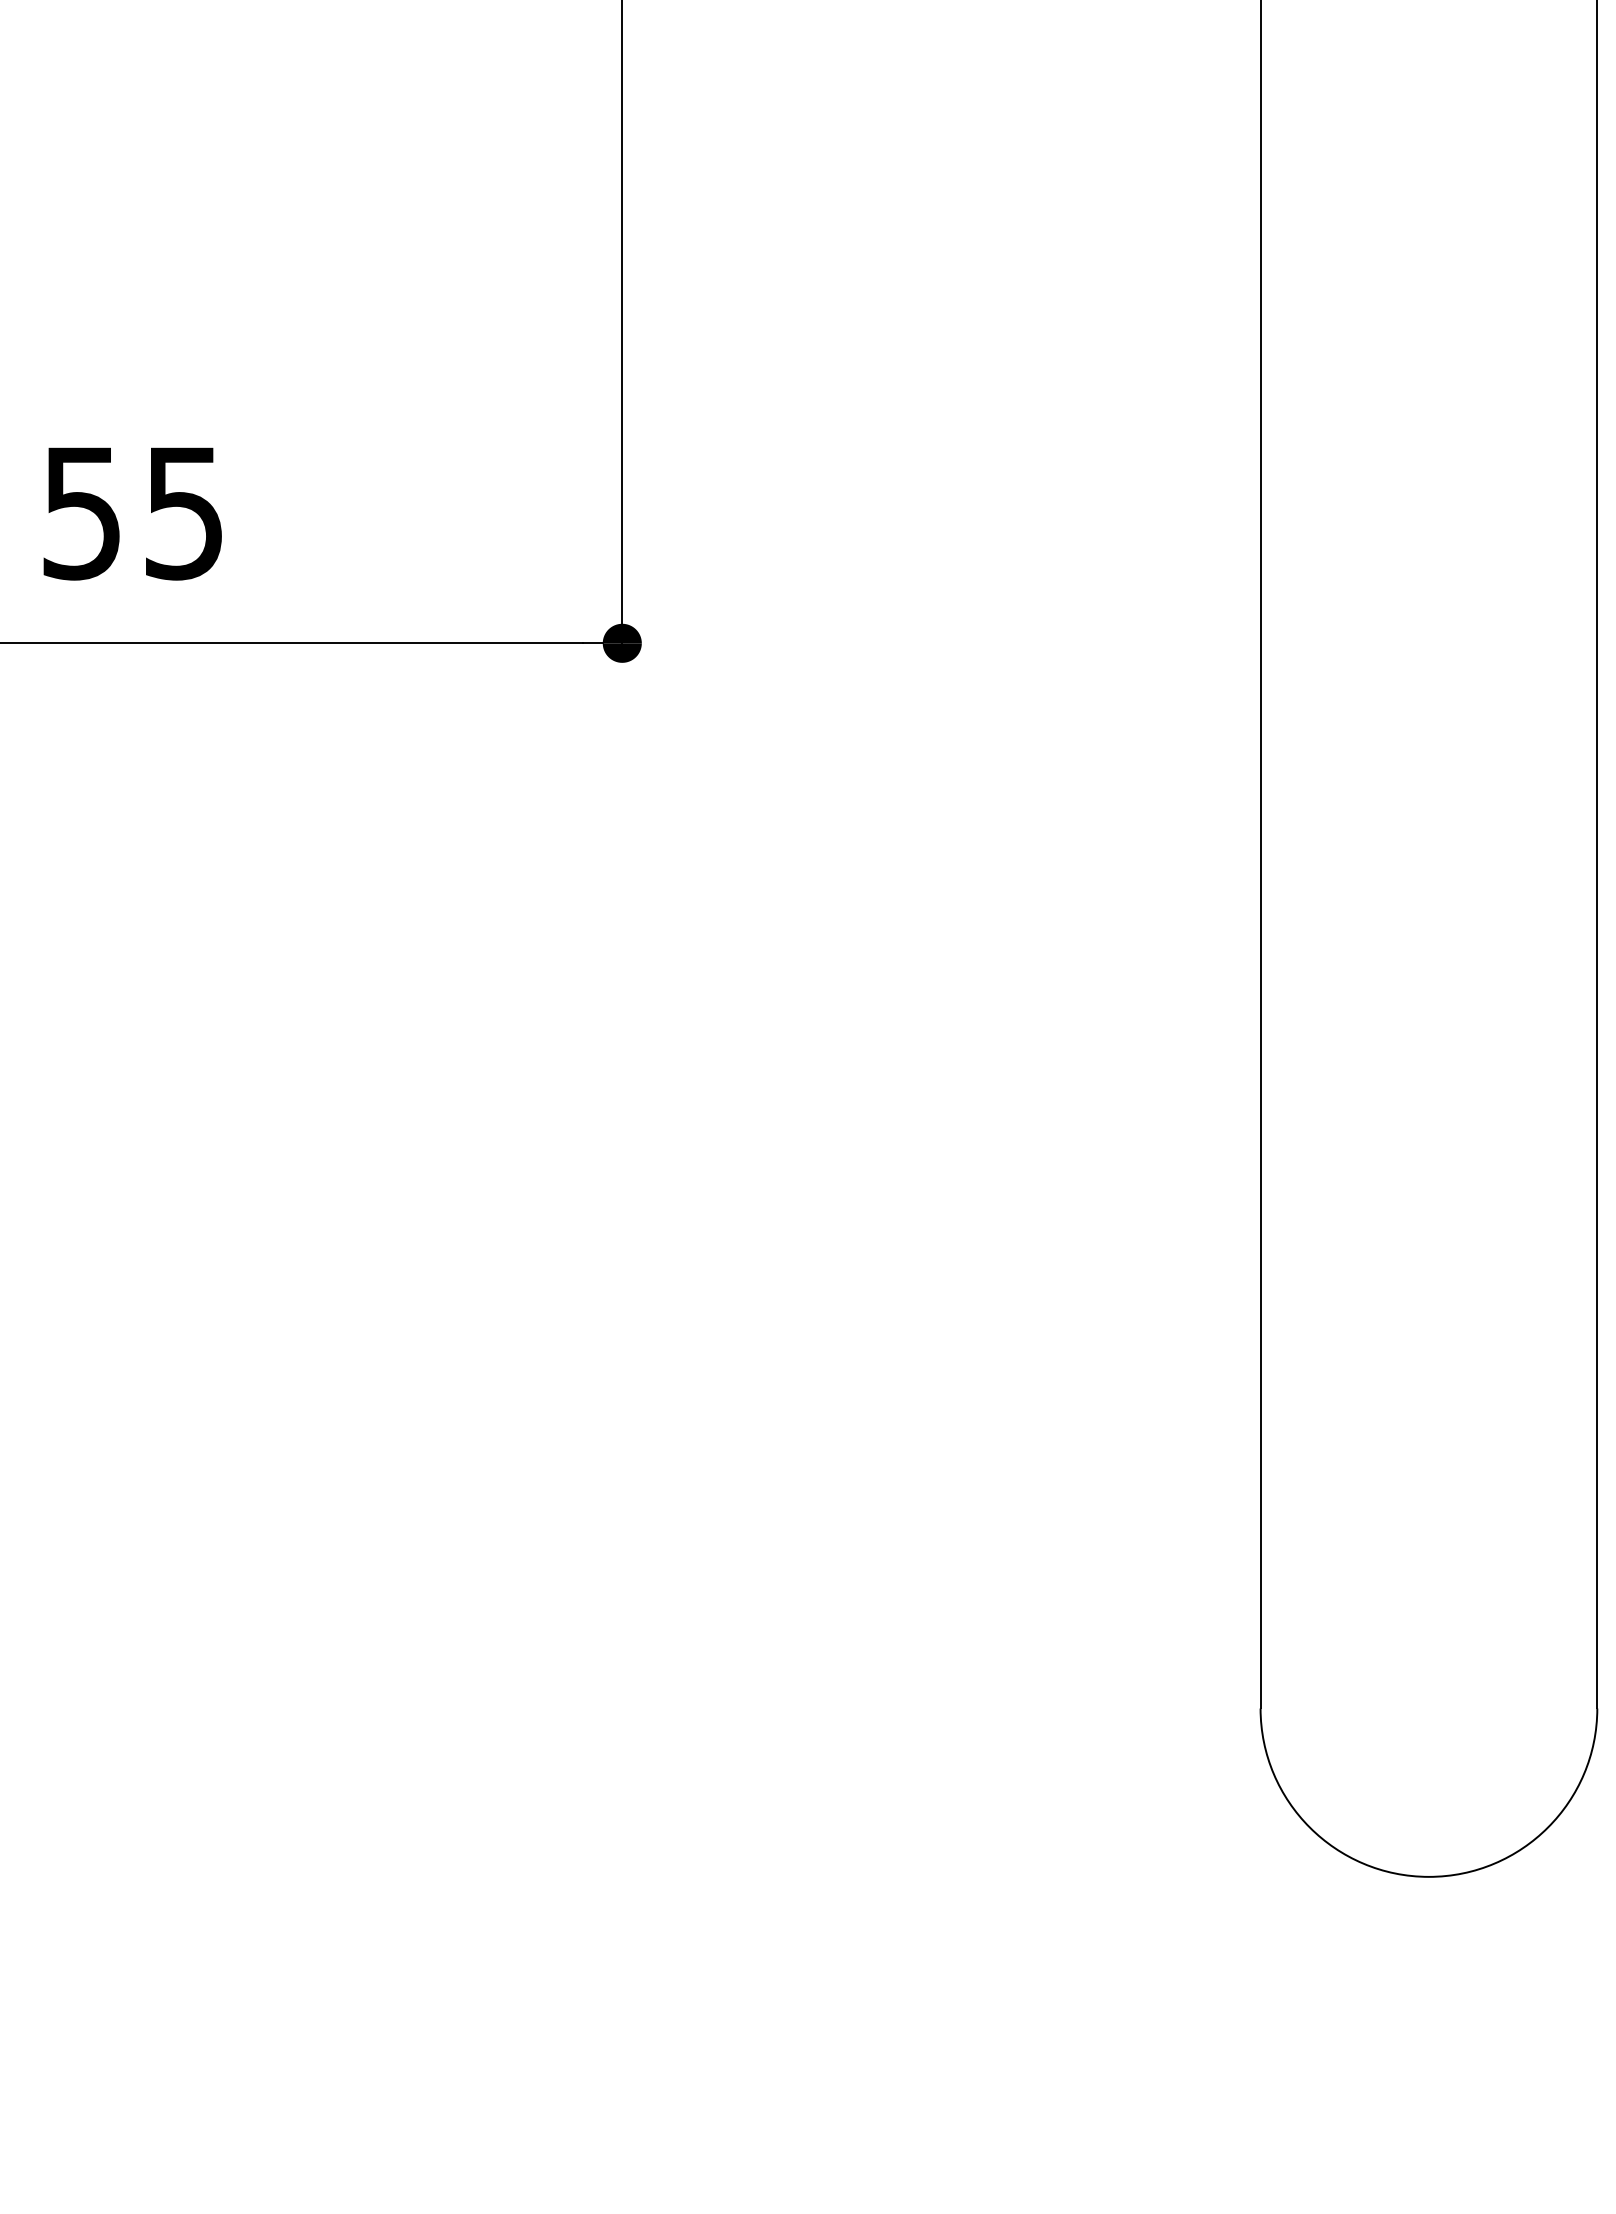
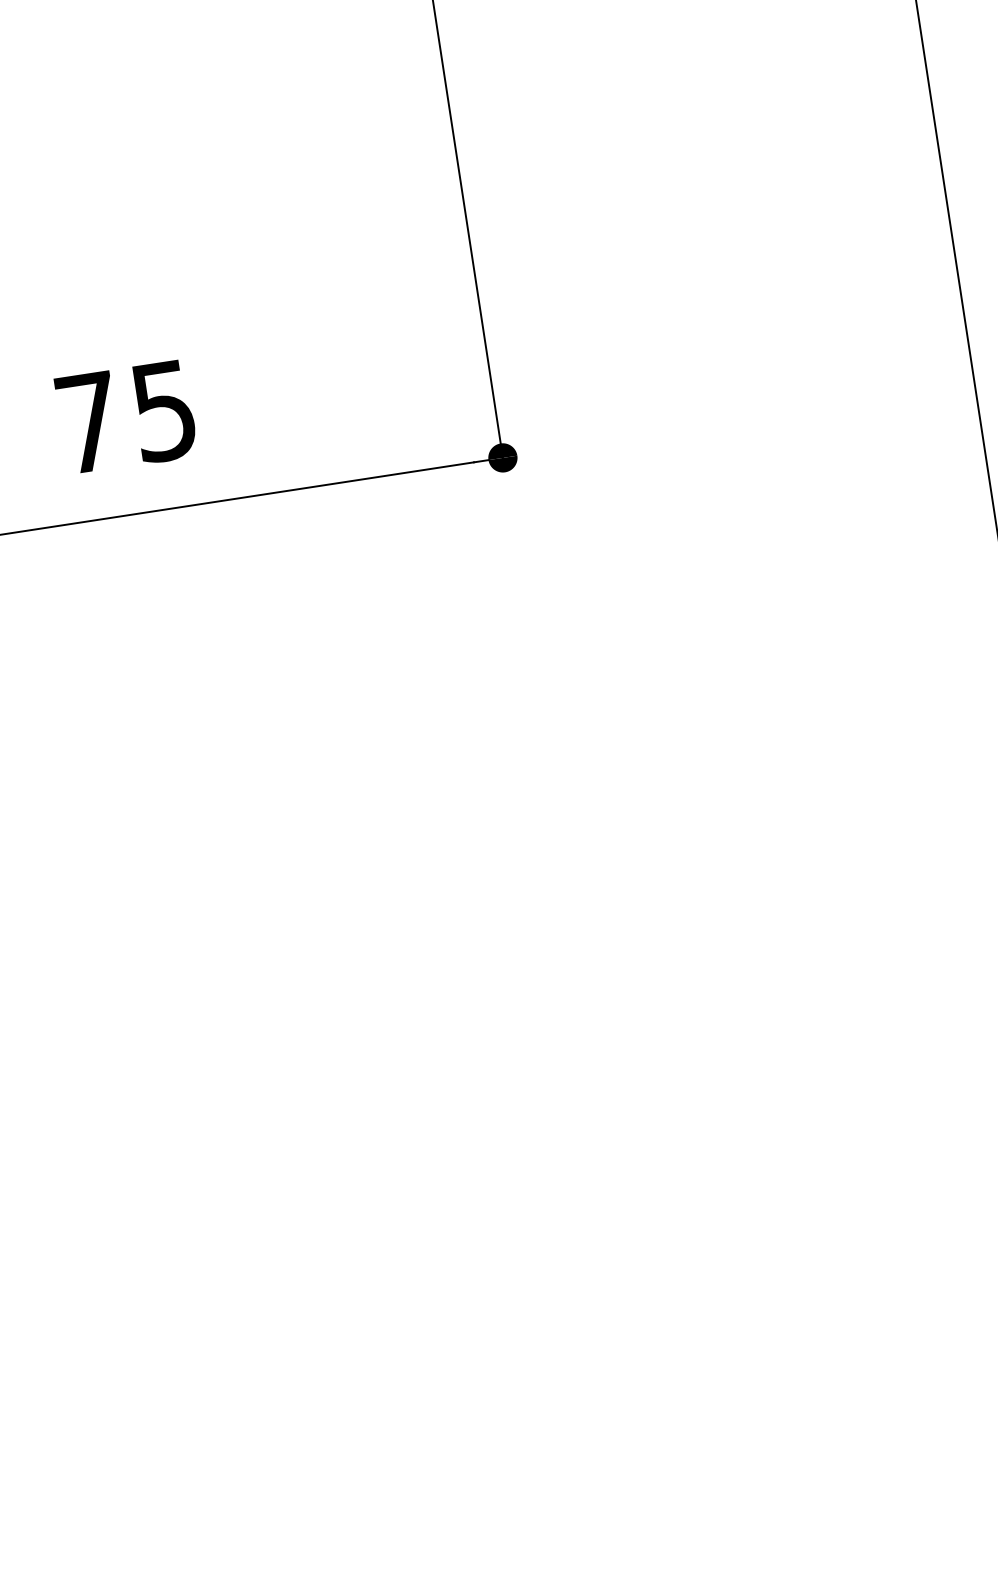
text: (81, 513) -> (88, 423), 55 -> 75

